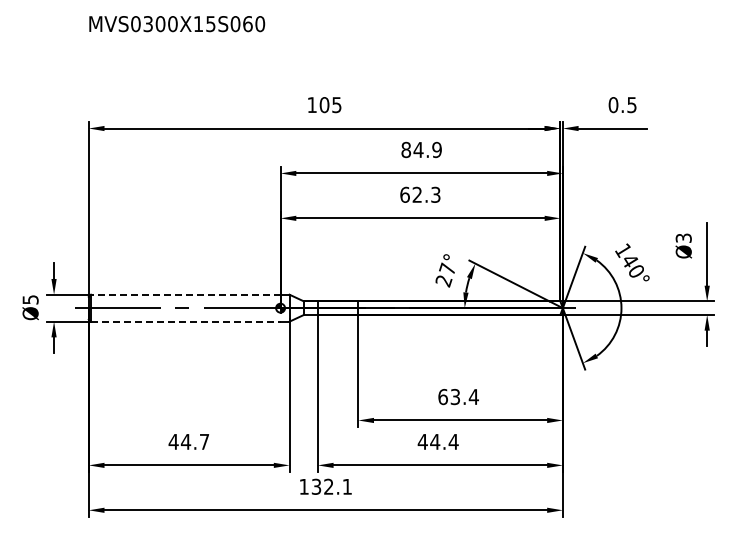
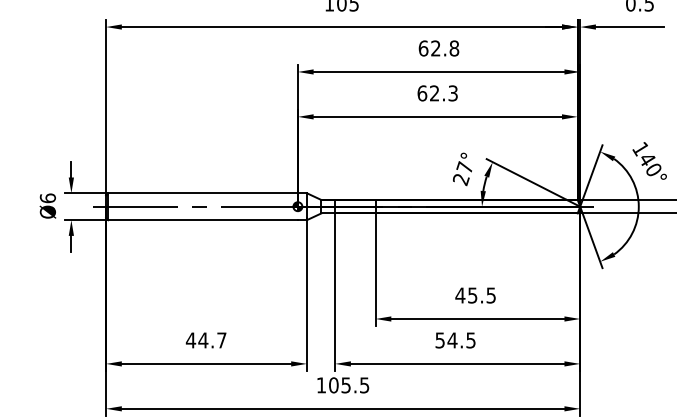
text: (421, 149) -> (438, 48), 84.9 -> 62.8
line: (185, 294) -> (202, 193), dashed -> solid
text: (30, 299) -> (47, 198), Ø5 -> Ø6
line: (185, 321) -> (202, 220), dashed -> solid
text: (458, 396) -> (475, 295), 63.4 -> 45.5
text: (437, 441) -> (454, 340), 44.4 -> 54.5
text: (331, 486) -> (348, 385), 132.1 -> 105.5

